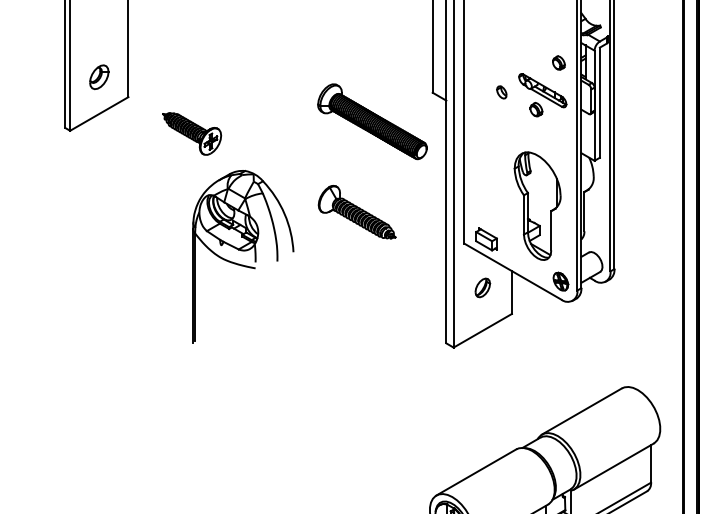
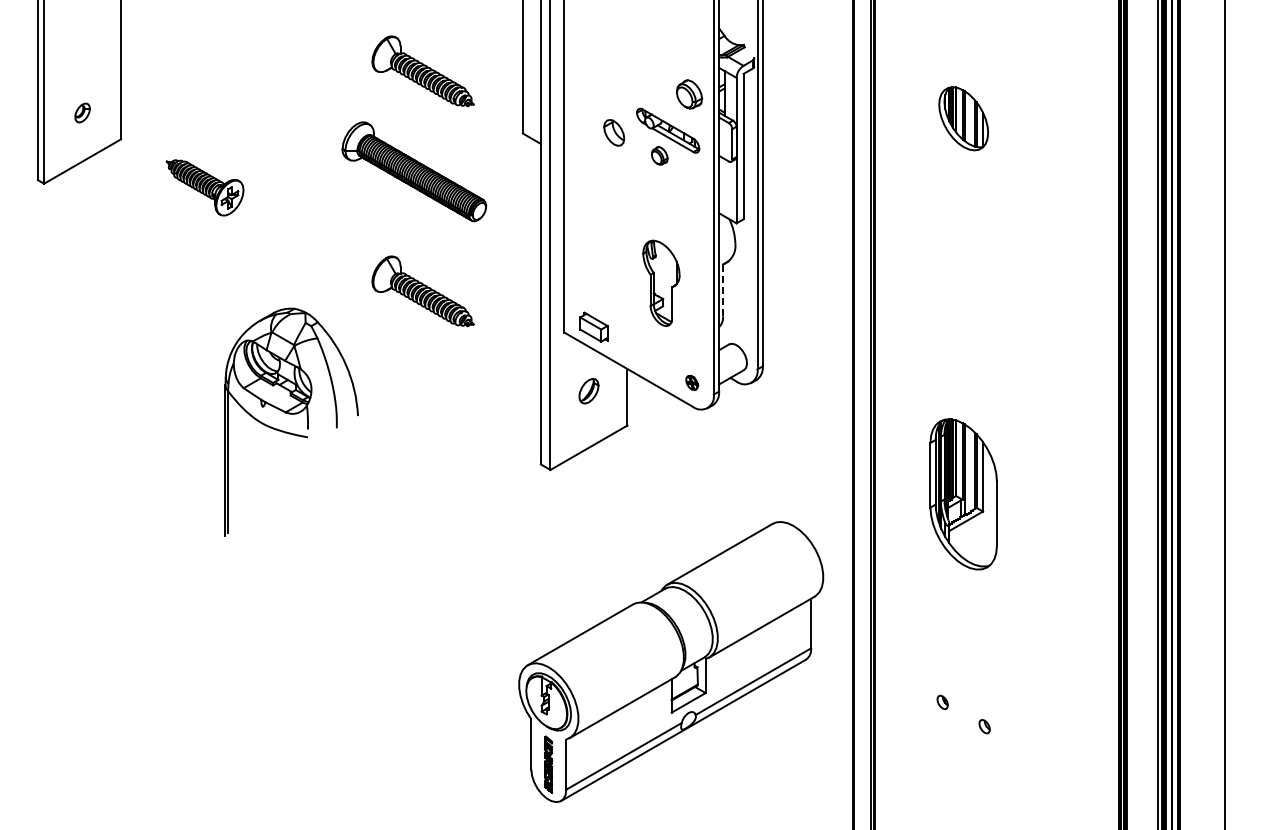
part: (356, 45) -> (422, 71), added
part: (558, 62) -> (689, 93), size x1.6
part: (99, 76) -> (82, 112), size x0.6
part: (501, 92) -> (613, 133), size x1.6
part: (372, 121) -> (414, 171), moved
part: (537, 206) -> (661, 283), size x0.6
line: (584, 211) -> (723, 290), solid -> dashed
part: (243, 251) -> (291, 414), moved
part: (560, 281) -> (691, 382), size x0.6

